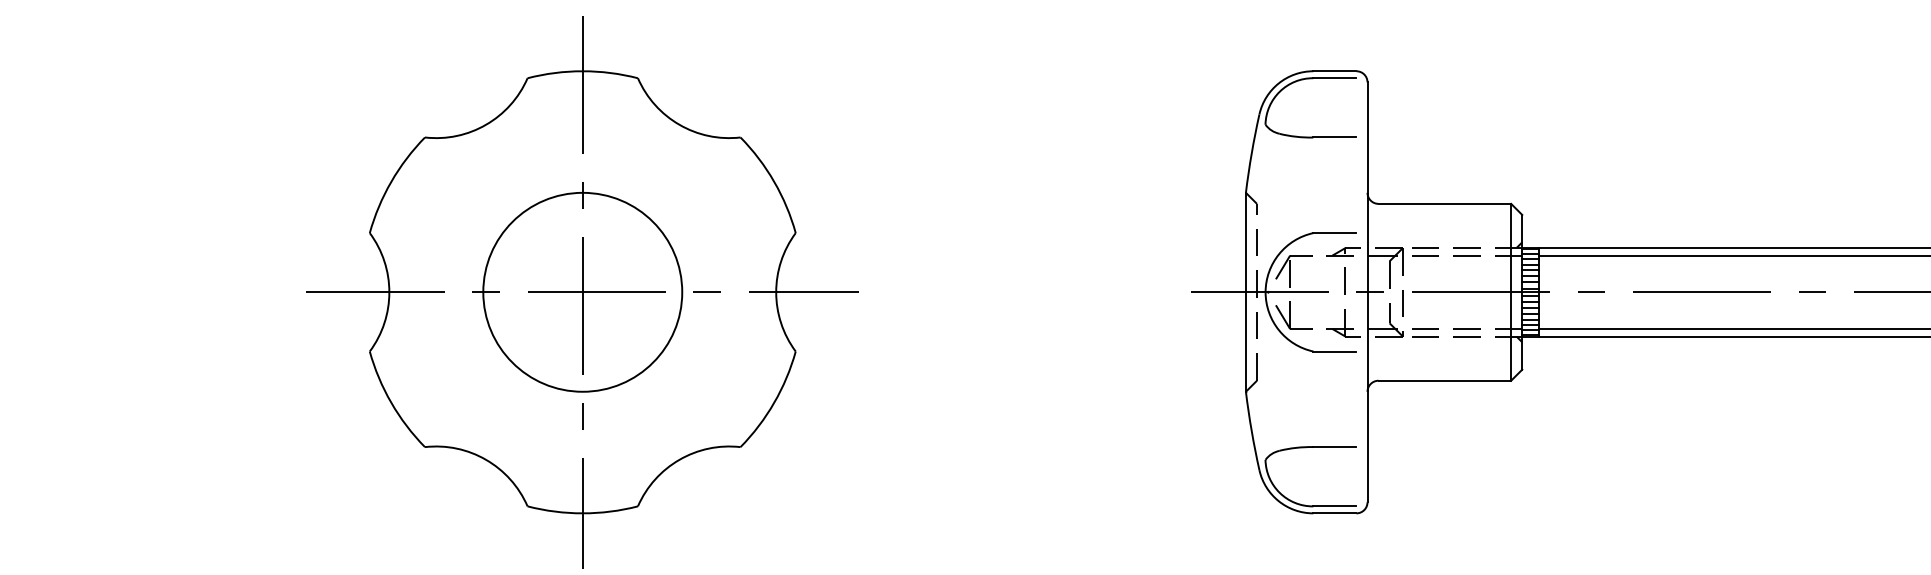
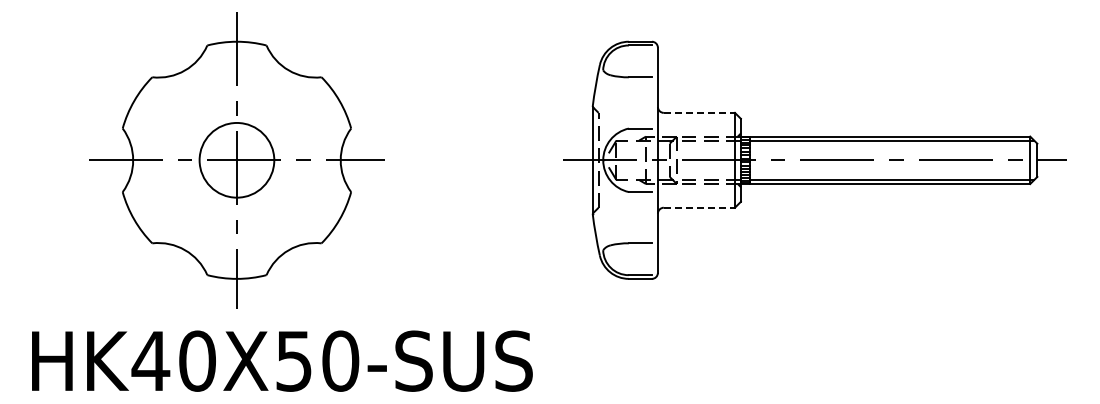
line: (1445, 203) -> (699, 112), solid -> dashed
circle: (581, 290) -> (236, 159), size x0.7
line: (1445, 380) -> (699, 207), solid -> dashed

